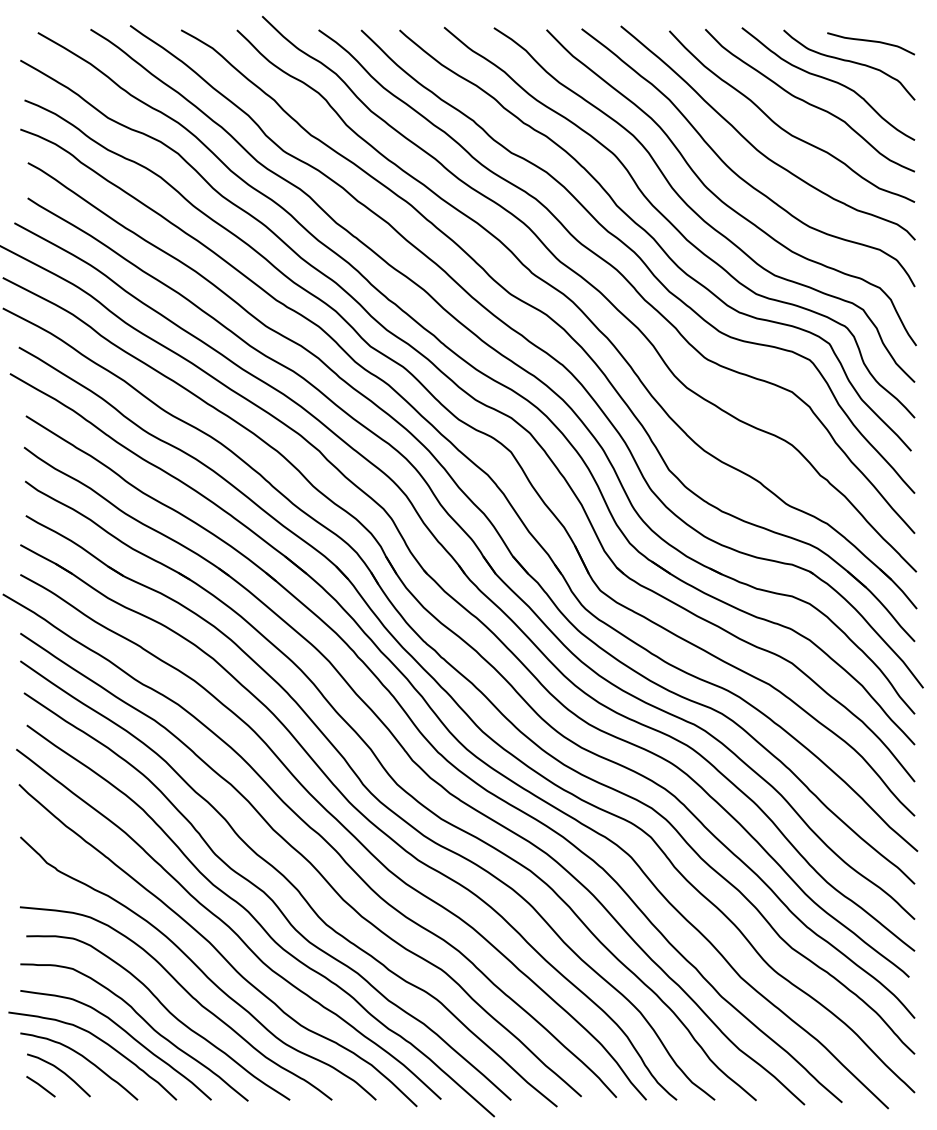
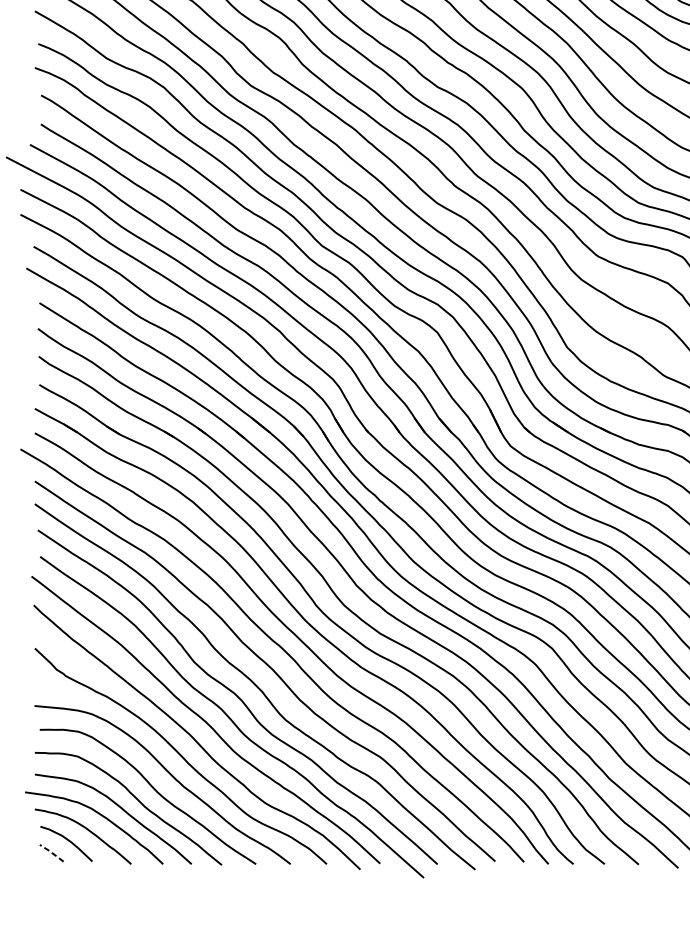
line: (40, 1085) -> (51, 852), solid -> dashed

